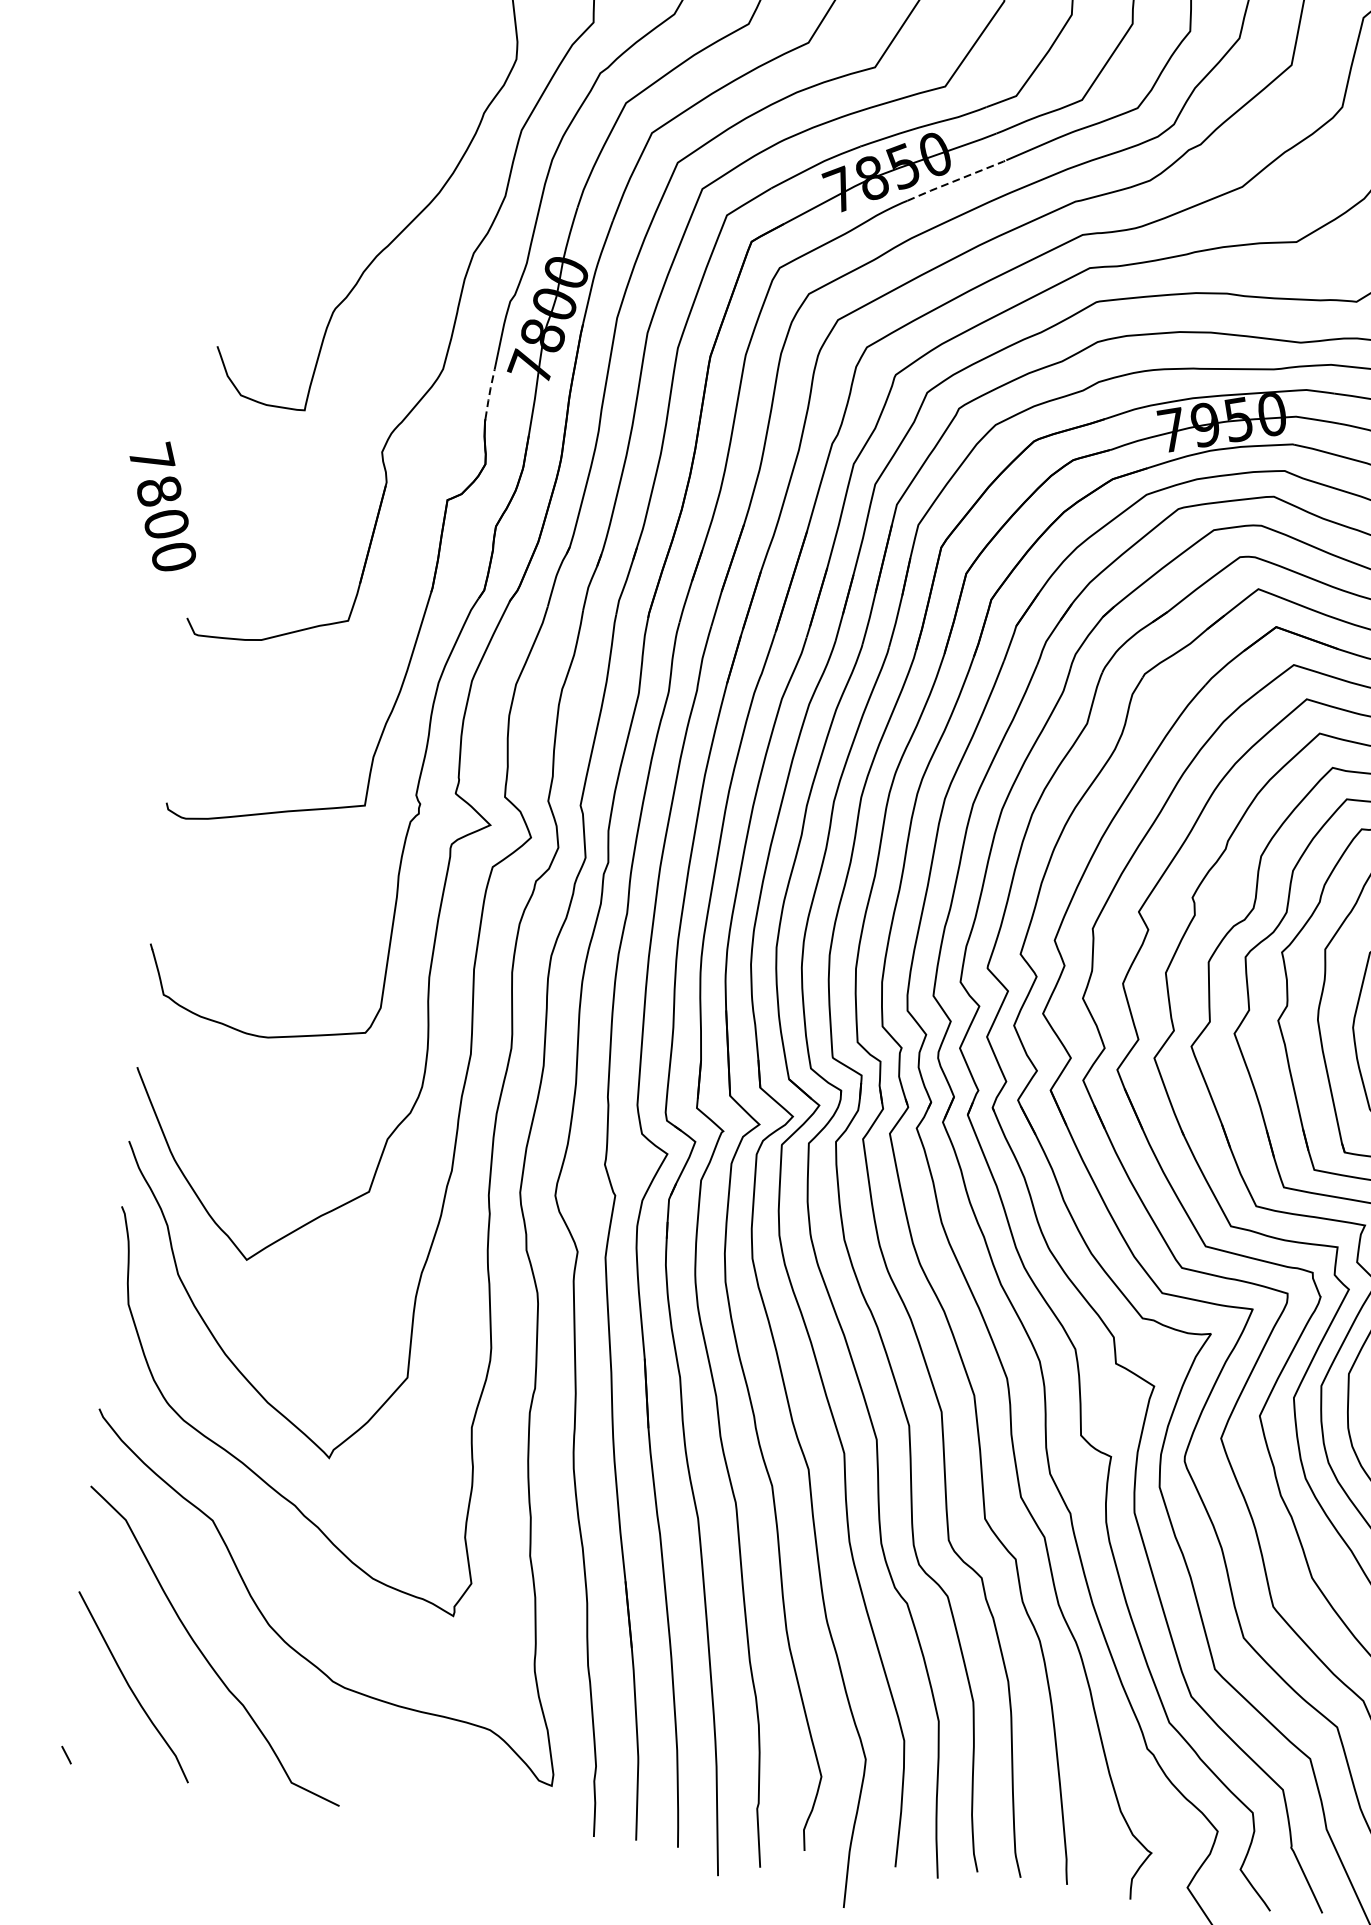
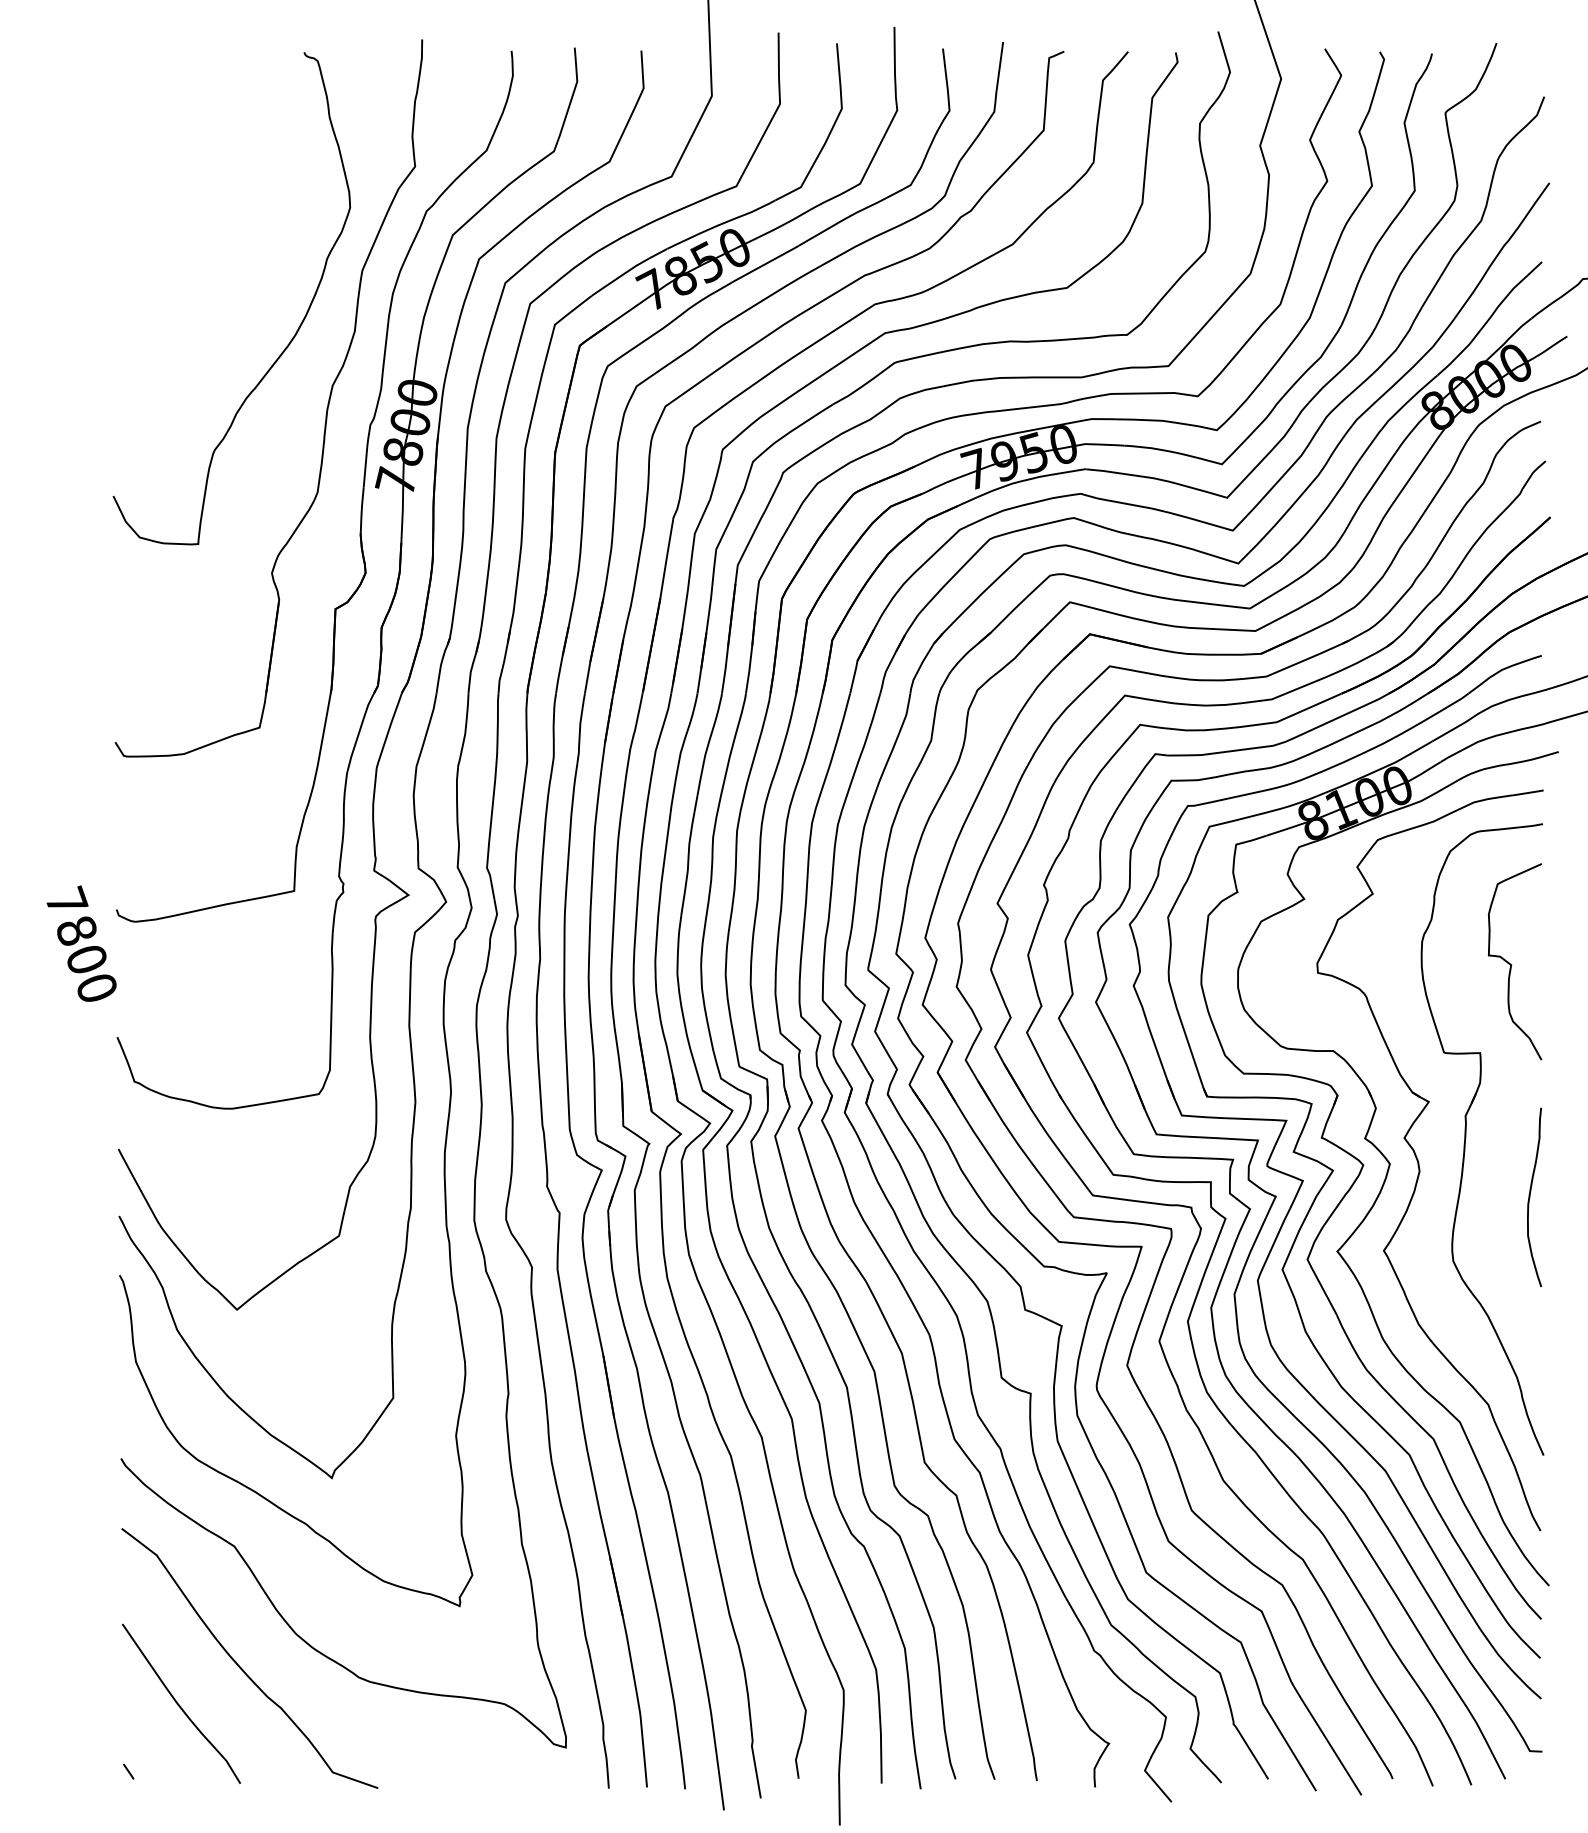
line: (956, 180) -> (756, 269), dashed -> solid
line: (489, 393) -> (361, 509), dashed -> solid
text: (162, 505) -> (81, 943), moved

